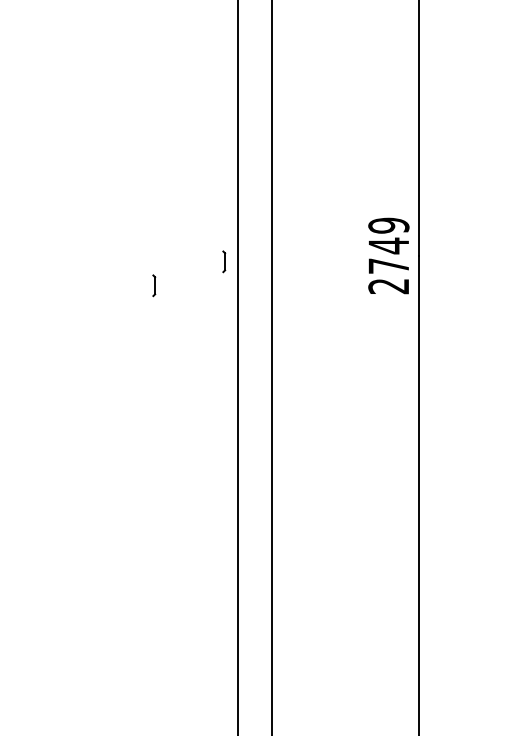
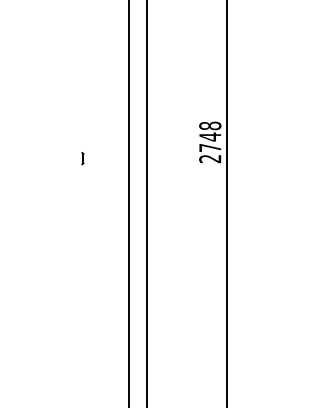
text: (389, 224) -> (210, 125), 2749 -> 2748
part: (223, 261) -> (120, 145), removed

